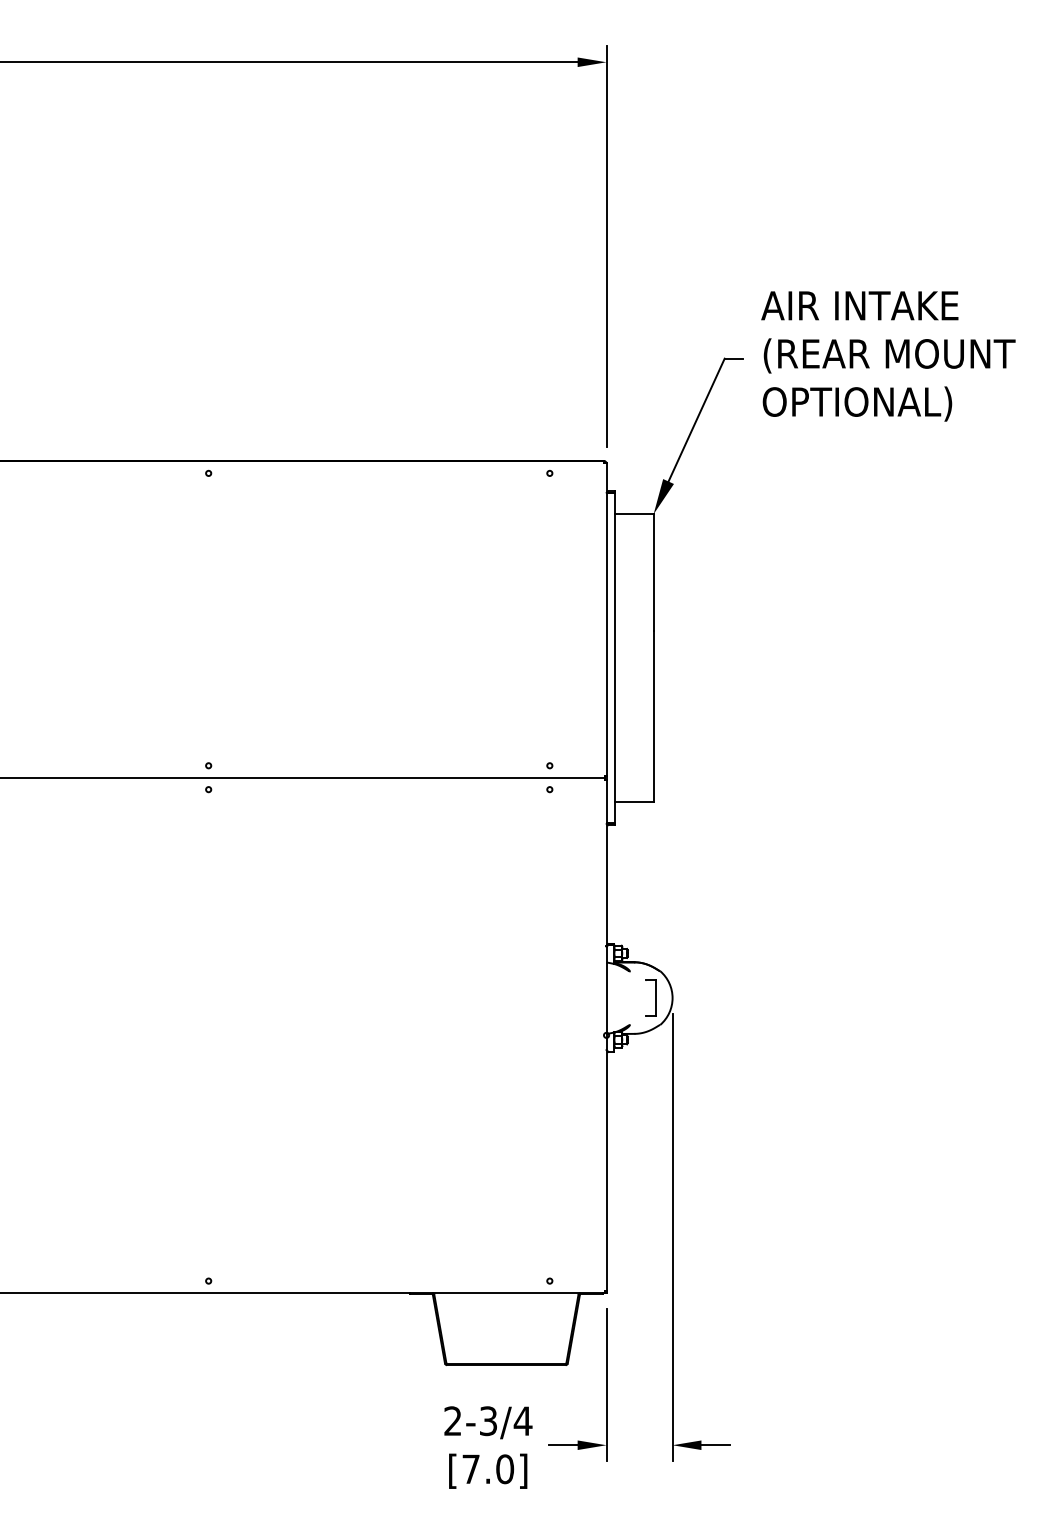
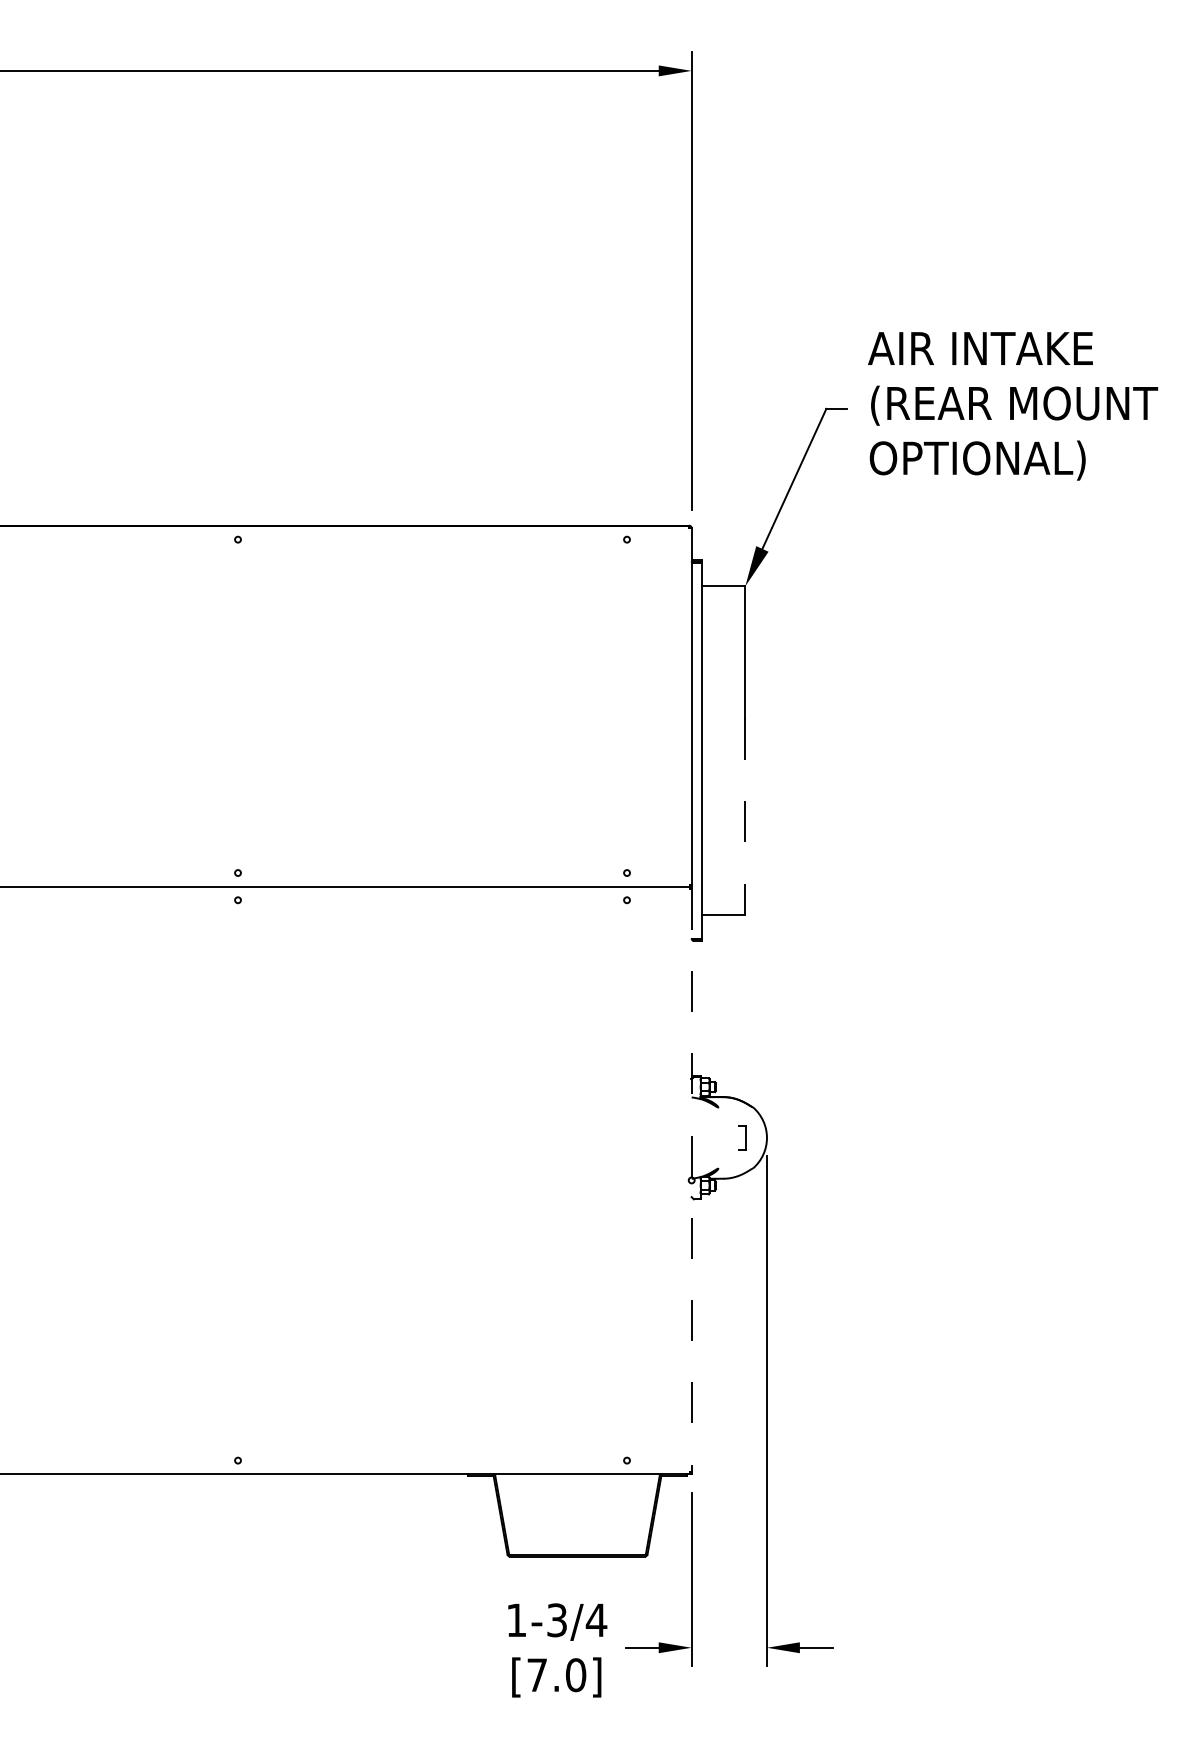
line: (653, 716) -> (745, 816), solid -> dashed
part: (650, 997) -> (741, 1137), size x0.6
line: (606, 1035) -> (691, 1180), solid -> dashed
text: (452, 1420) -> (516, 1619), 2-3/4 -> 1-3/4

